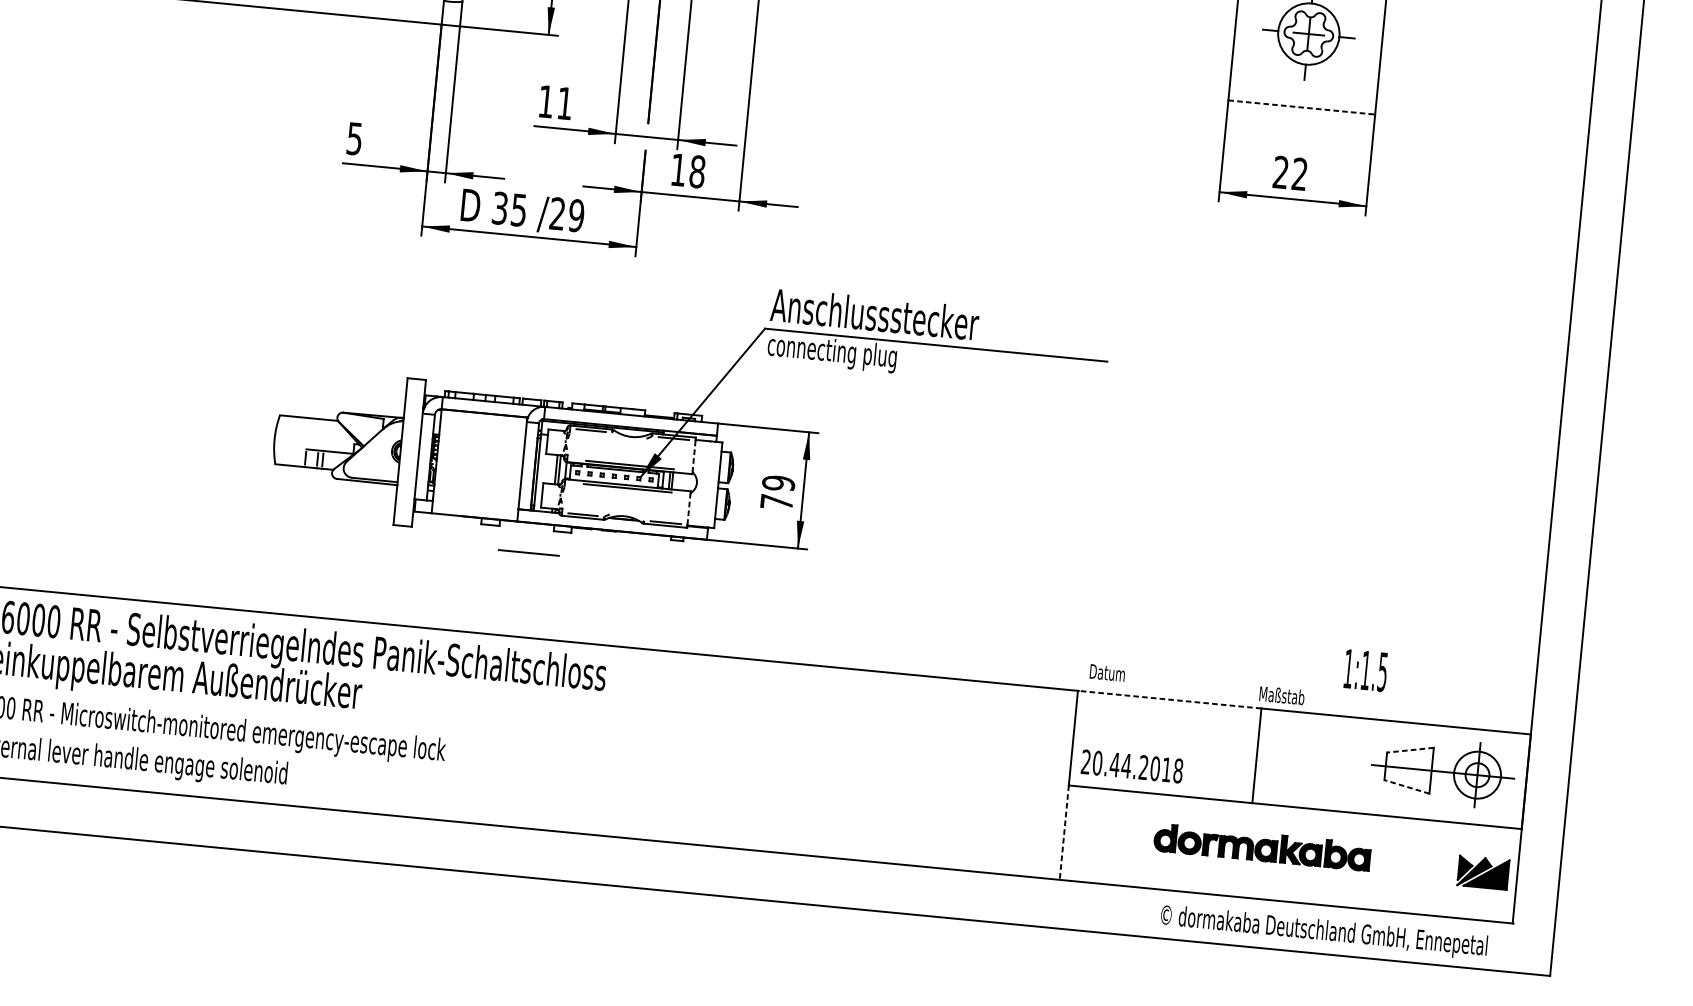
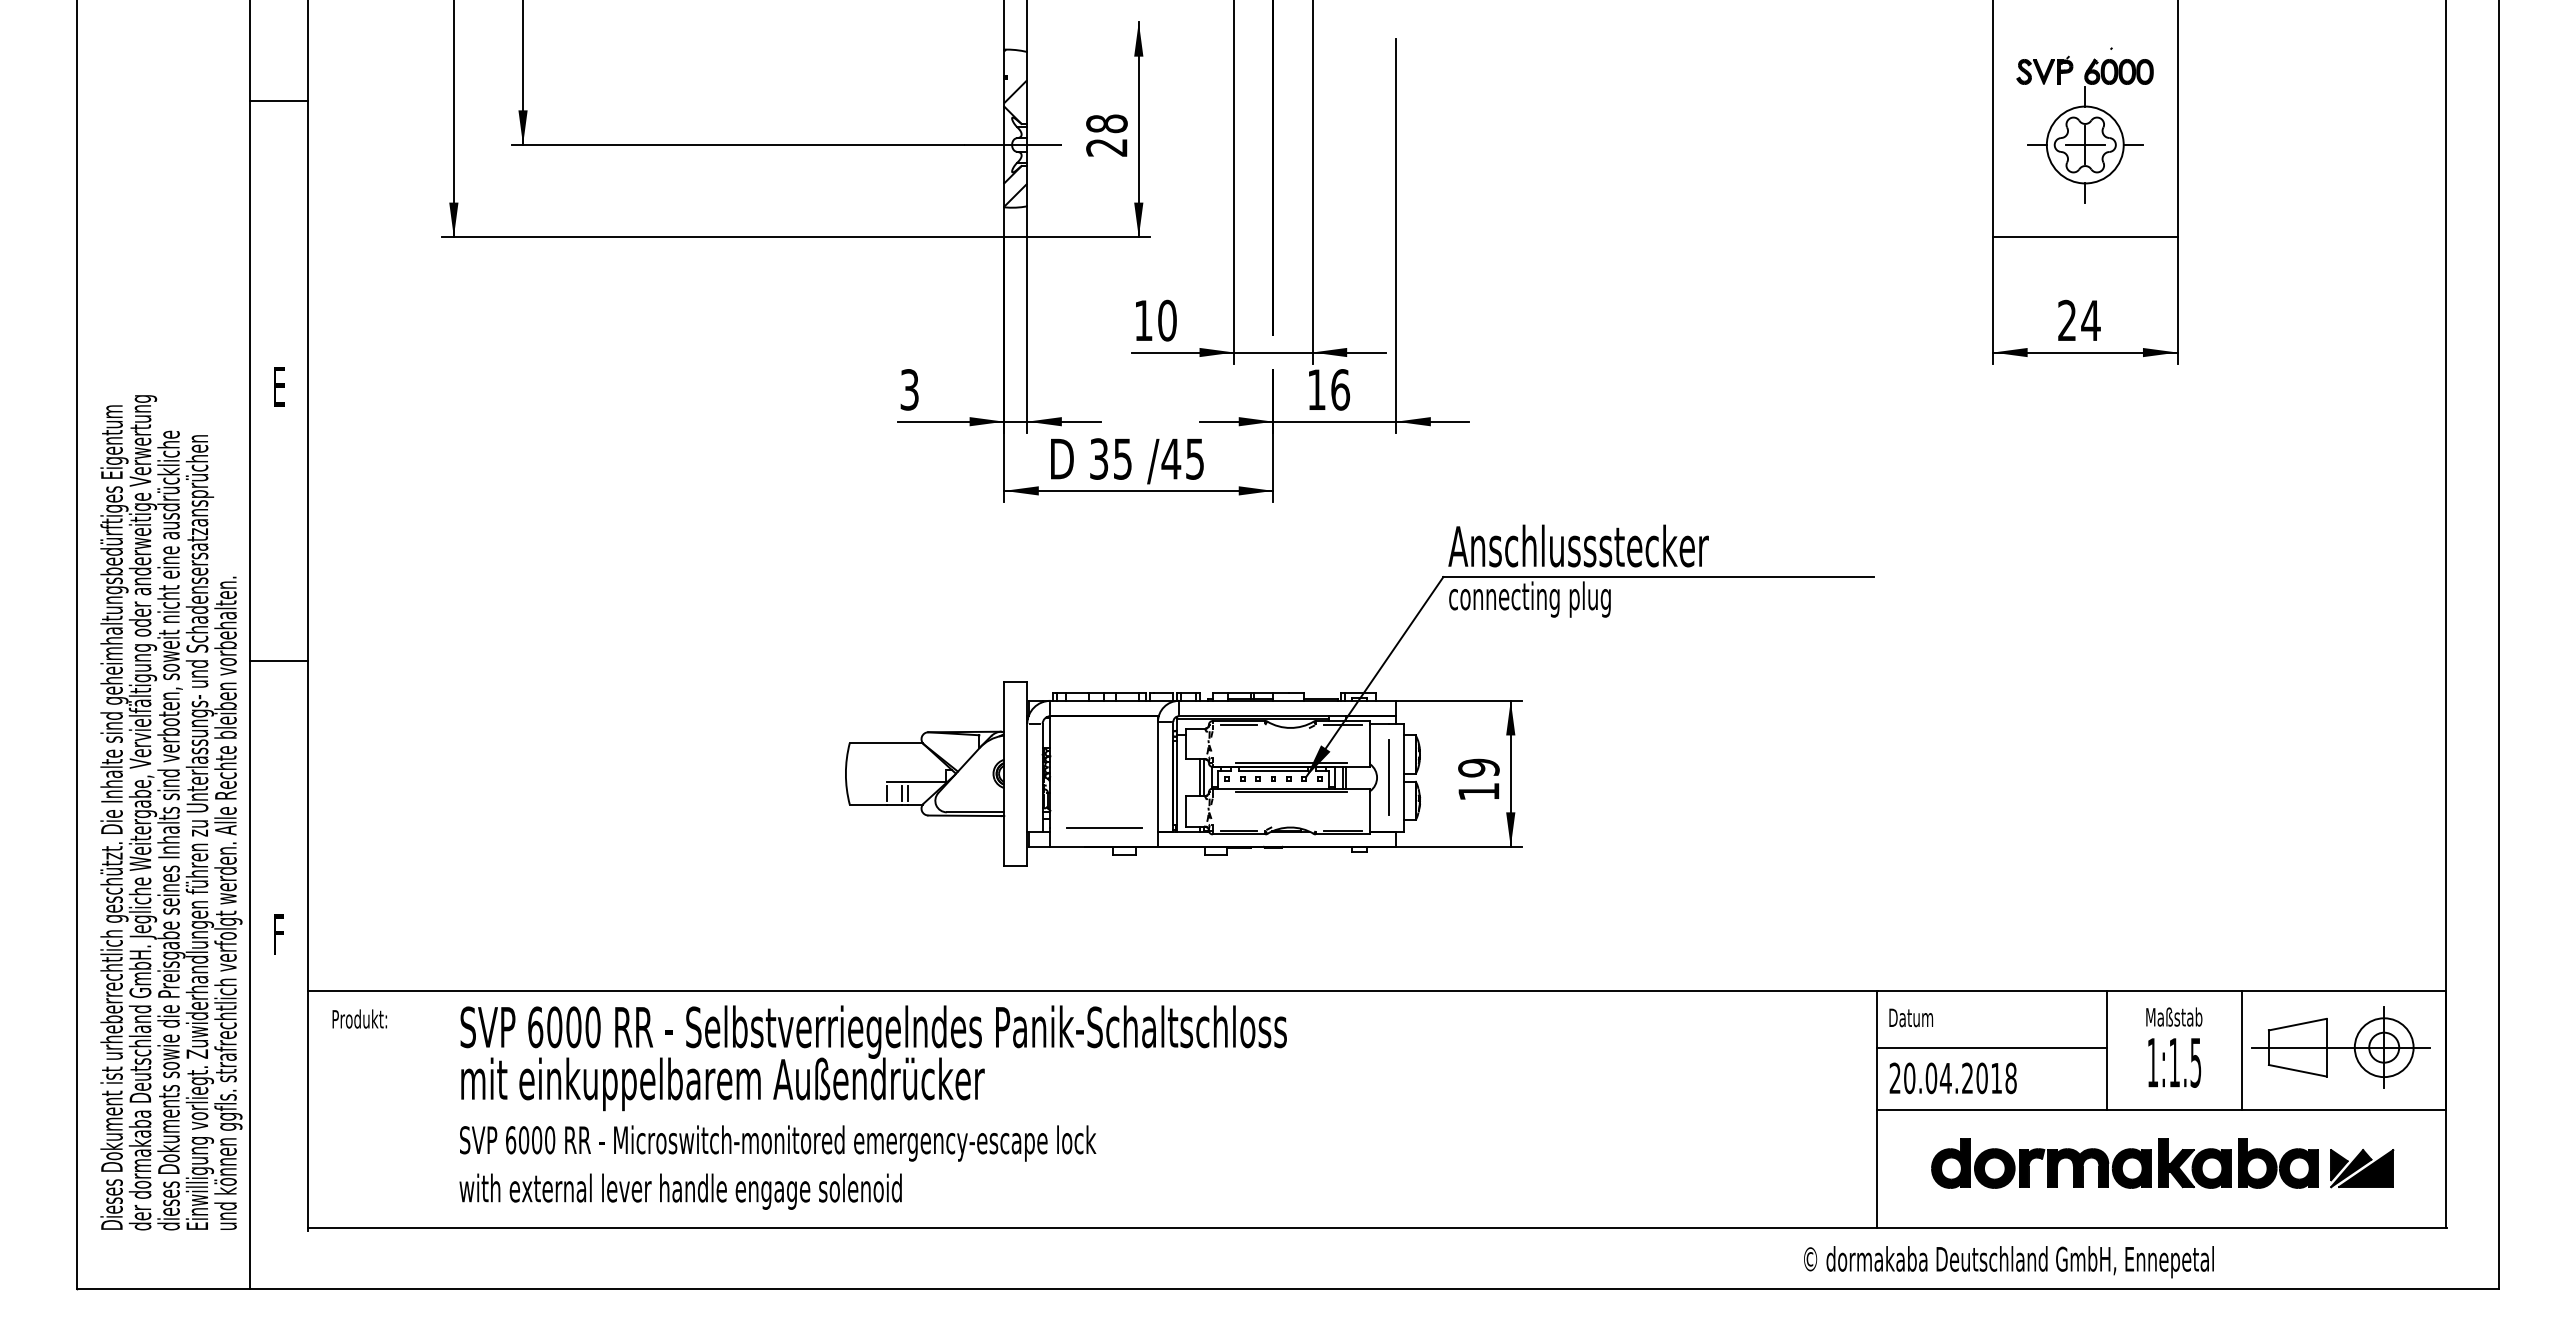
text: (565, 103) -> (1167, 320), 11 -> 10
line: (1301, 107) -> (2085, 237), dashed -> solid
text: (354, 138) -> (909, 389), 5 -> 3
text: (697, 171) -> (1340, 389), 18 -> 16
text: (1299, 173) -> (2090, 319), 22 -> 24
text: (566, 214) -> (1182, 458), /29 -> /45
line: (694, 456) -> (1370, 744), dashed -> solid
line: (706, 483) -> (1388, 777), added
text: (776, 501) -> (1478, 791), 79 -> 19
line: (689, 508) -> (1370, 810), dashed -> solid
line: (529, 552) -> (1104, 827), moved
text: (1365, 670) -> (2174, 1062), moved
text: (1107, 672) -> (1911, 1017), moved
text: (1282, 695) -> (2174, 1016), moved
line: (1169, 699) -> (1991, 990), dashed -> solid
line: (1165, 745) -> (1991, 1048), added
line: (1410, 750) -> (2297, 1024), dashed -> solid
text: (1114, 765) -> (1931, 1078), 20.44.2018 -> 20.04.2018
line: (1363, 765) -> (2241, 1049), added
line: (1406, 786) -> (2297, 1070), dashed -> solid
line: (1064, 833) -> (1876, 1169), dashed -> solid
part: (1262, 847) -> (2124, 1163), size x1.43
part: (1483, 872) -> (2362, 1168), moved
text: (1323, 932) -> (2008, 1262), moved

